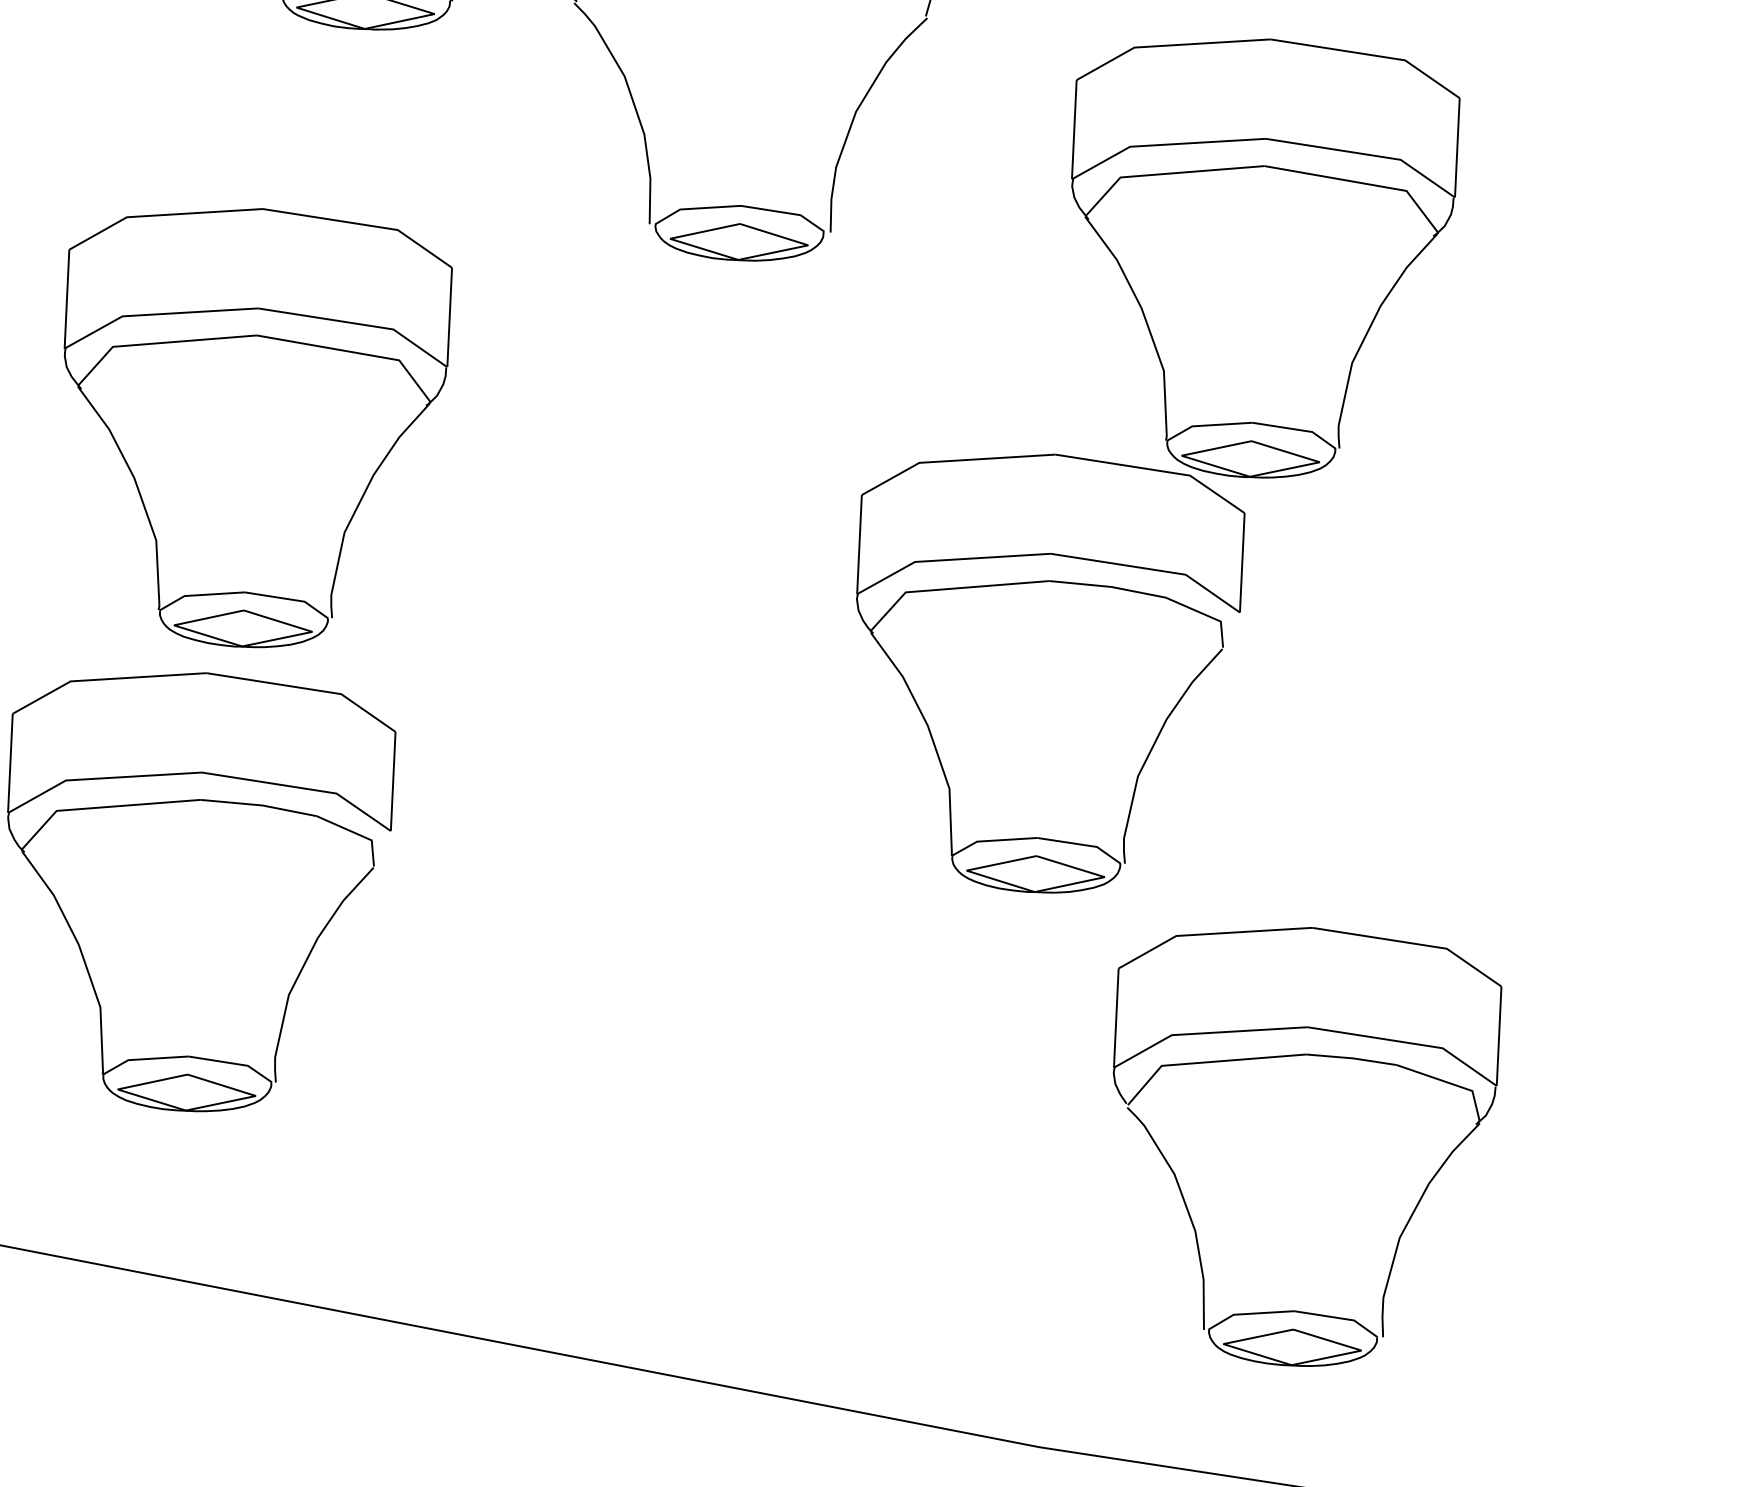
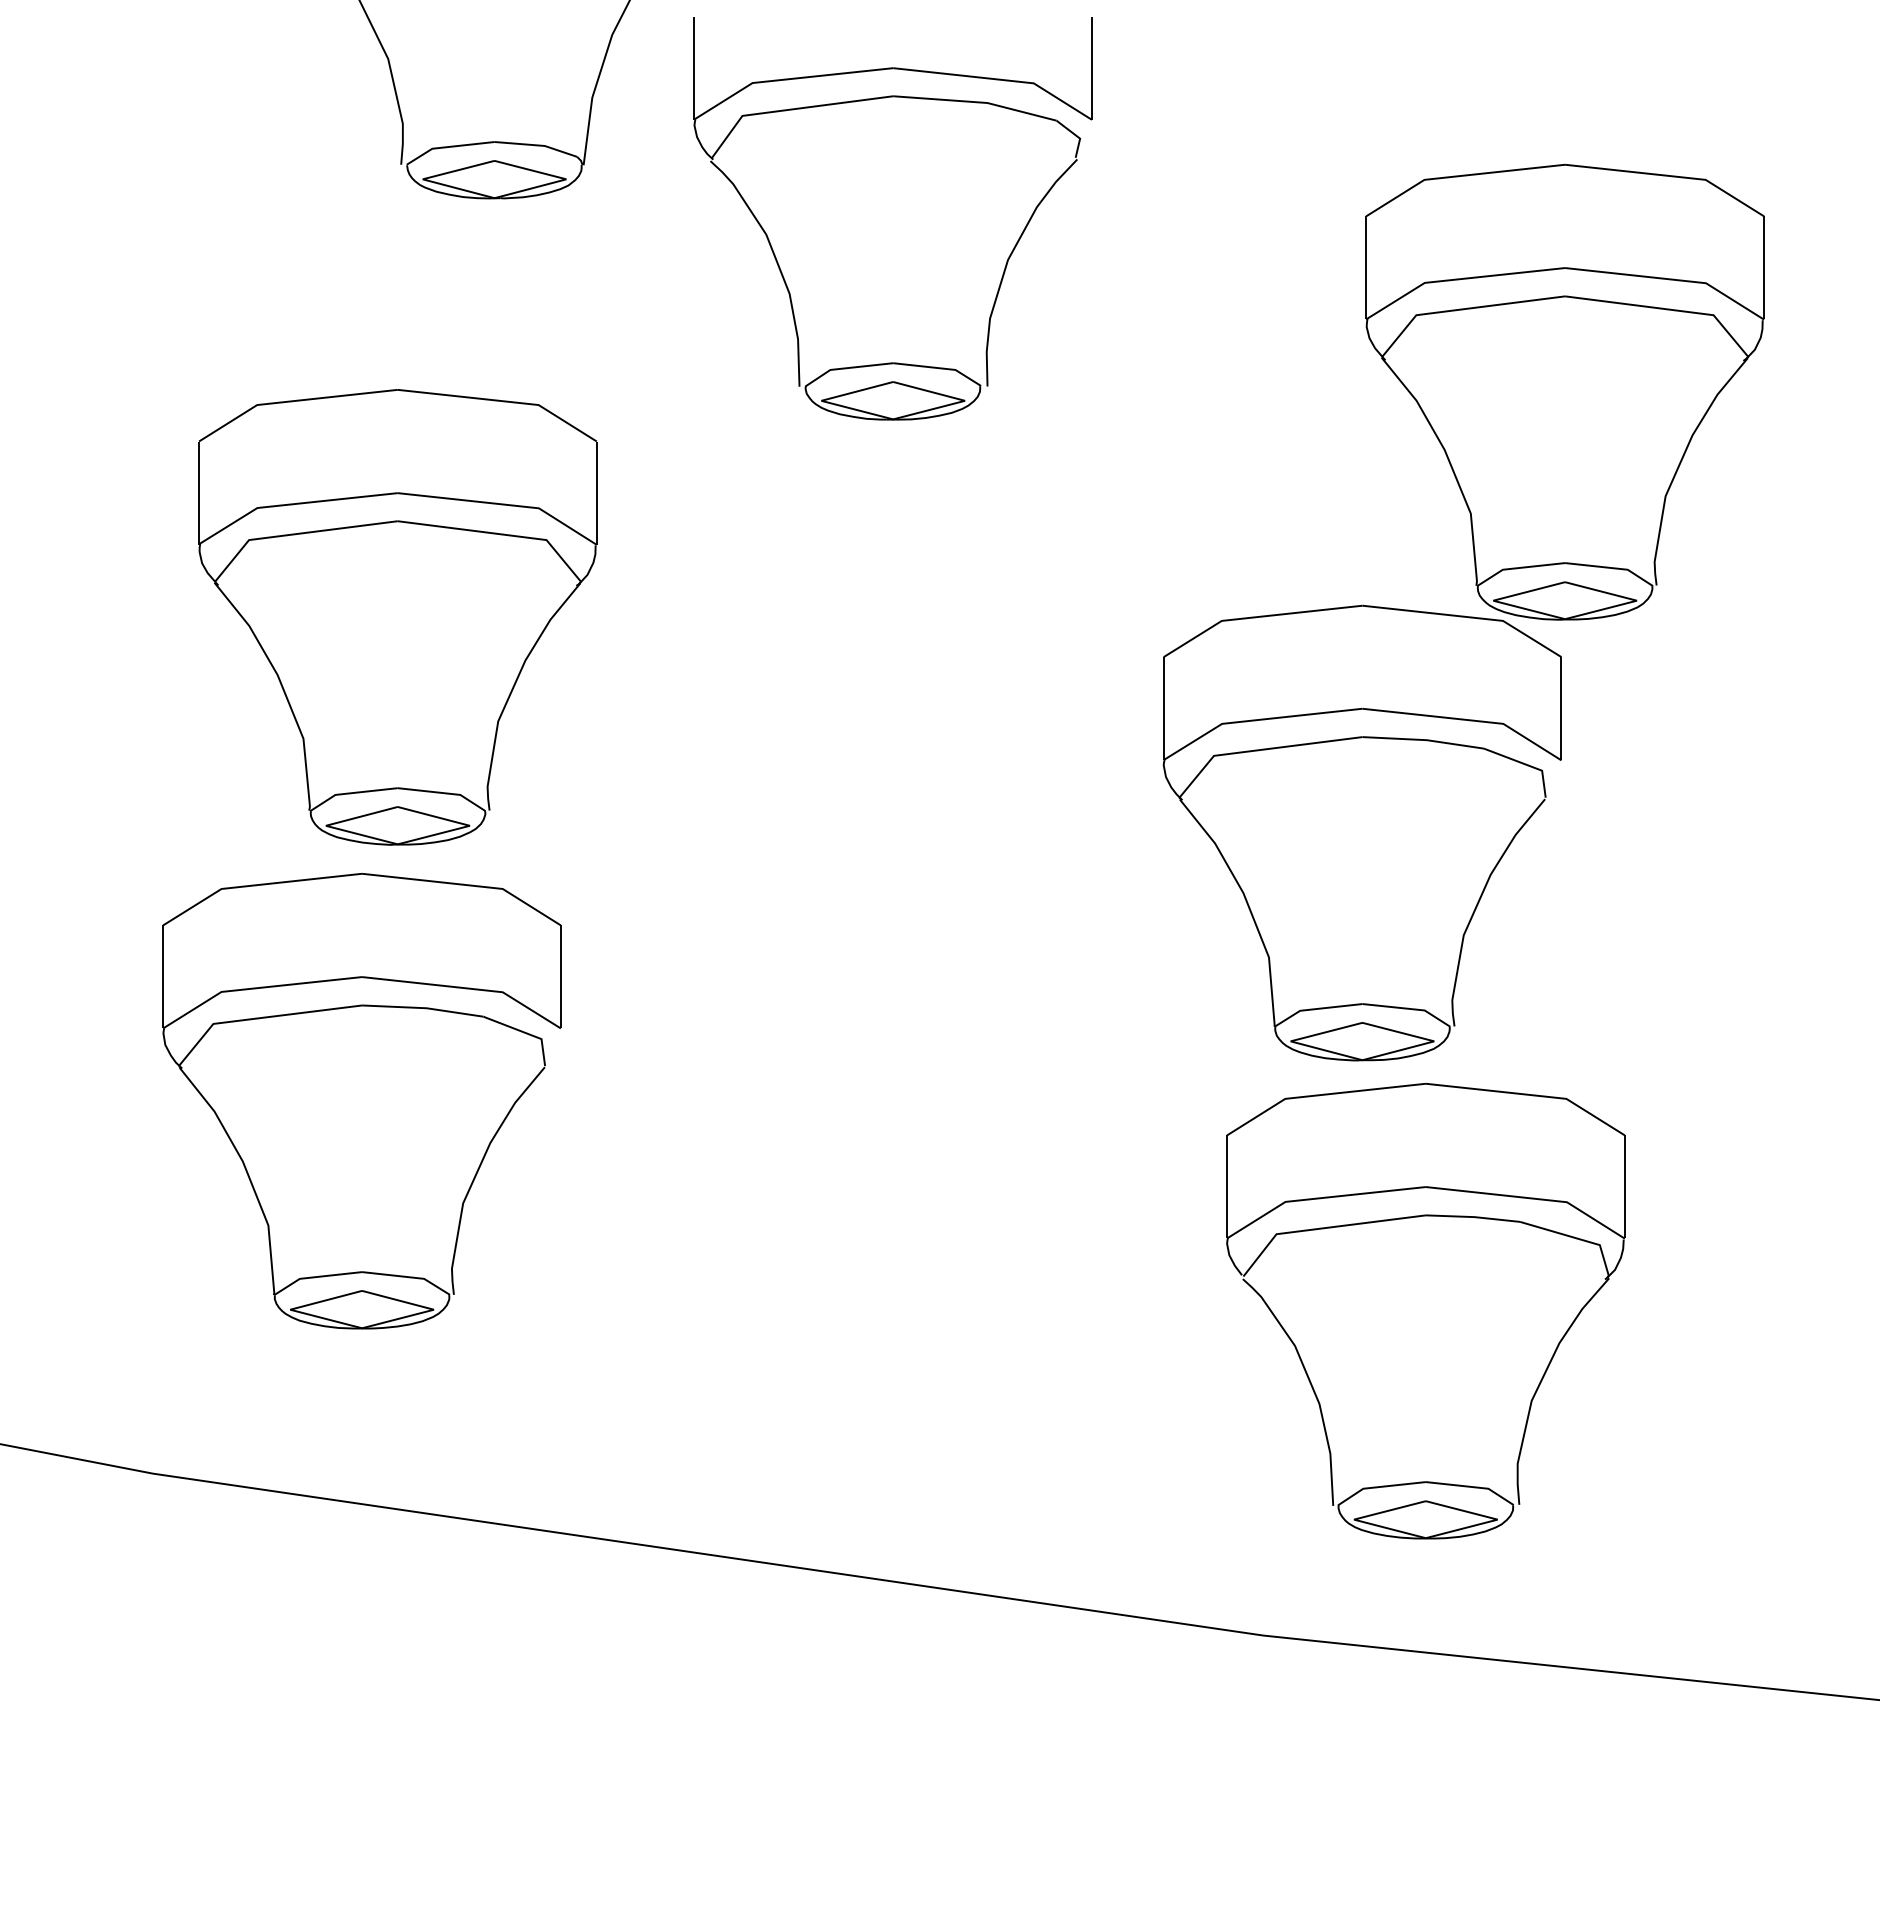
part: (1152, 465) -> (1463, 612), moved
part: (1292, 1056) -> (1411, 1218), moved

